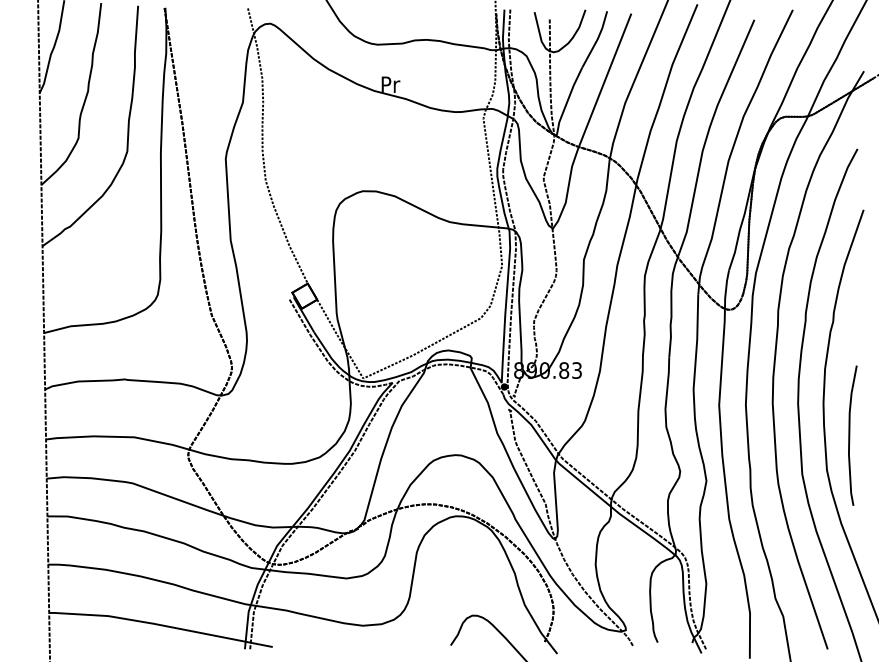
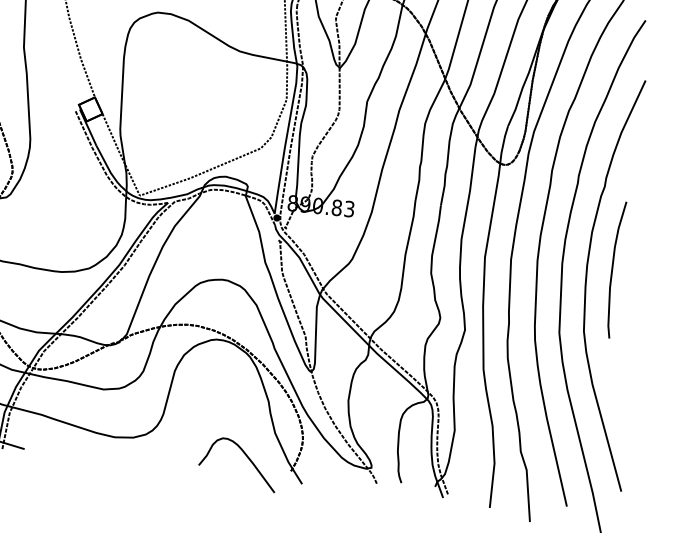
curve: (850, 435) -> (613, 269), moved

